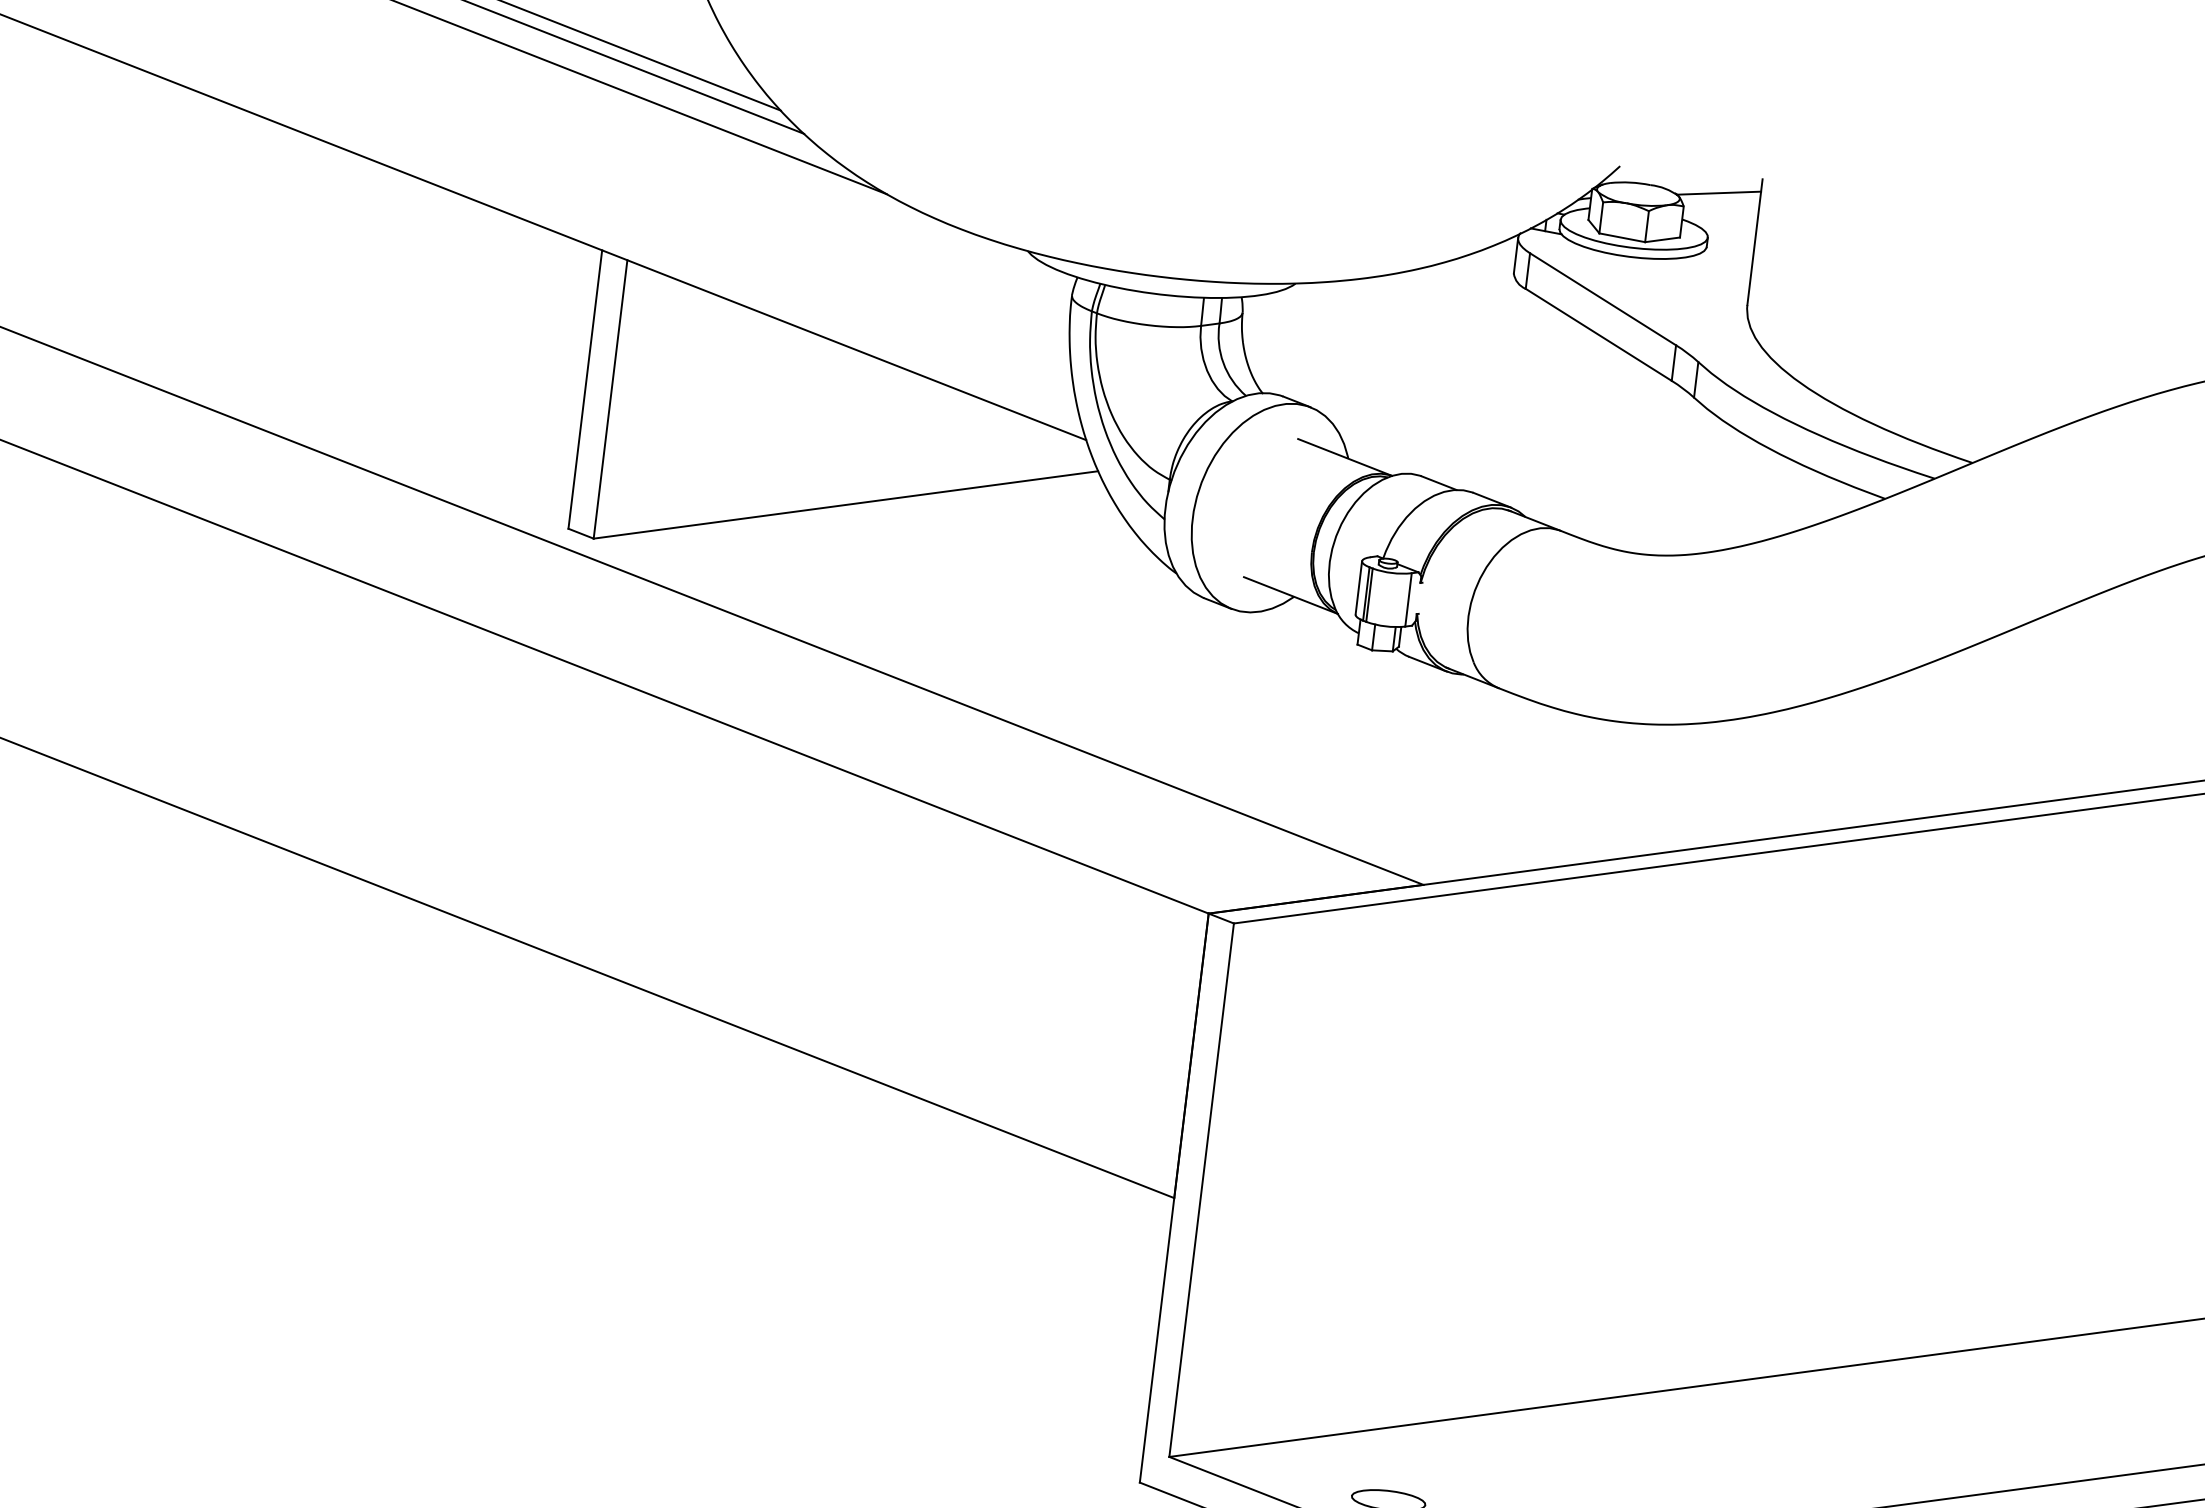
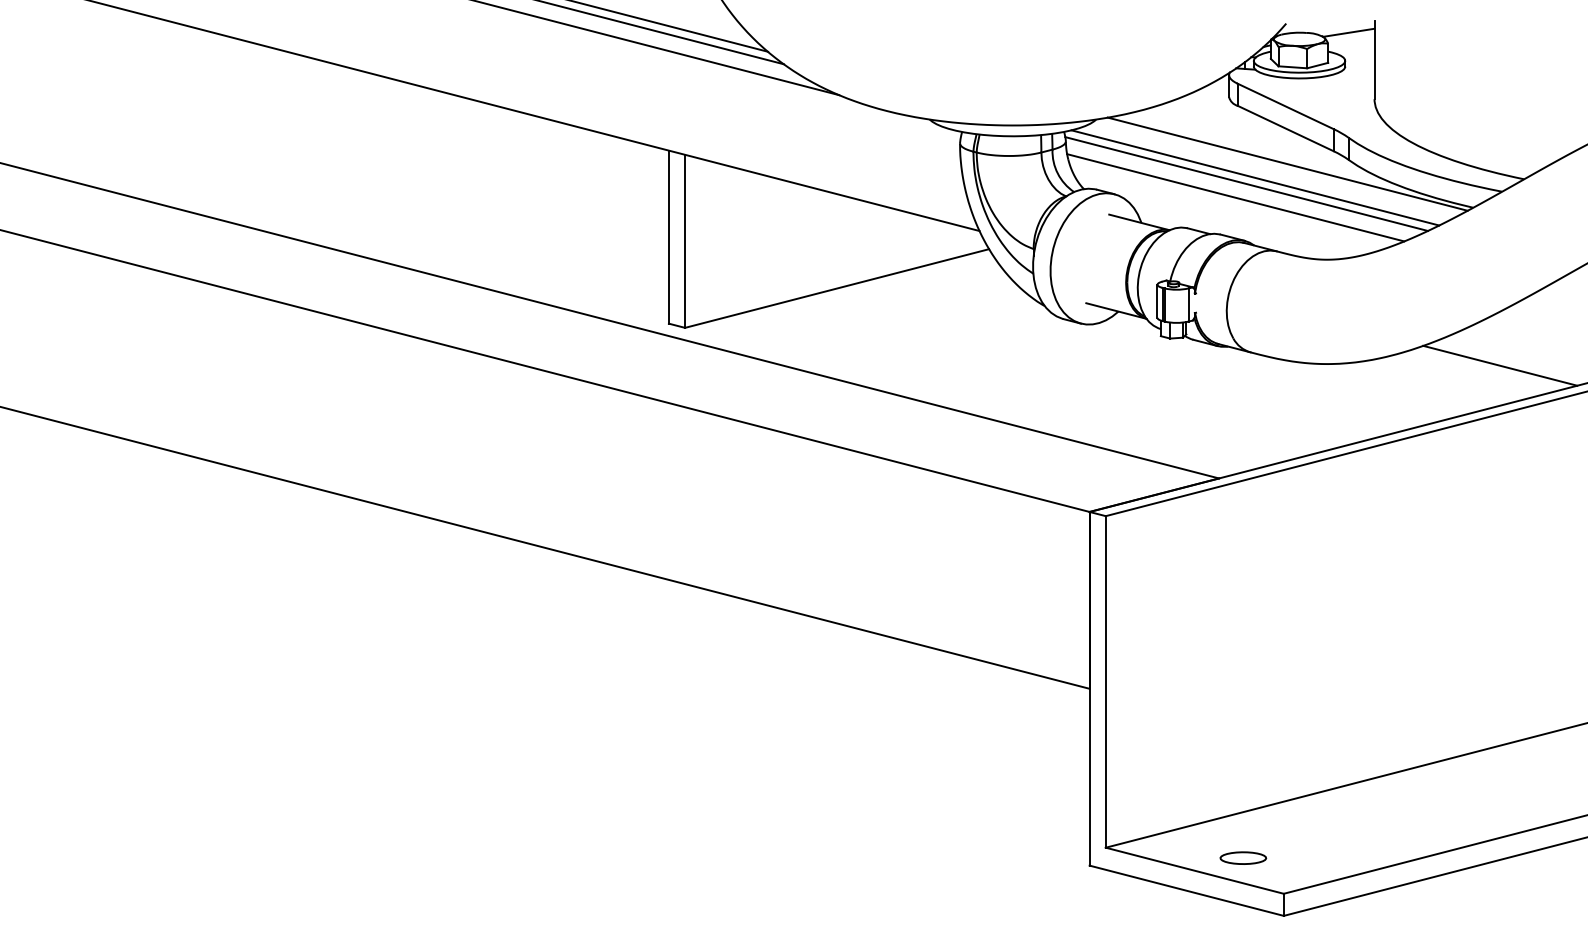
line: (1594, 391) -> (1287, 163), added
line: (1540, 407) -> (1255, 177), added
line: (1525, 415) -> (1246, 183), added
line: (1504, 436) -> (1235, 197), added
line: (1898, 757) -> (1500, 365), added

